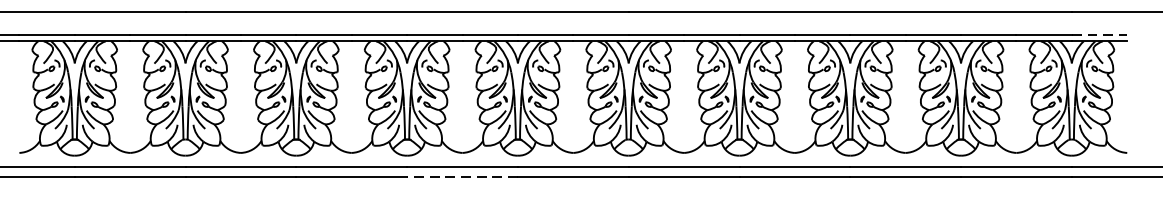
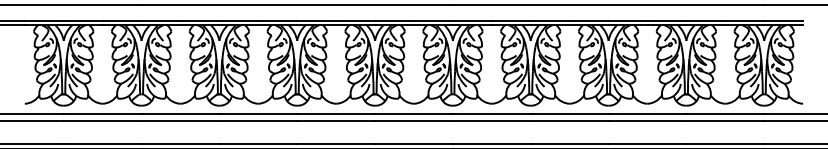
line: (1100, 34) -> (784, 20), dashed -> solid
line: (463, 176) -> (336, 120), dashed -> solid

